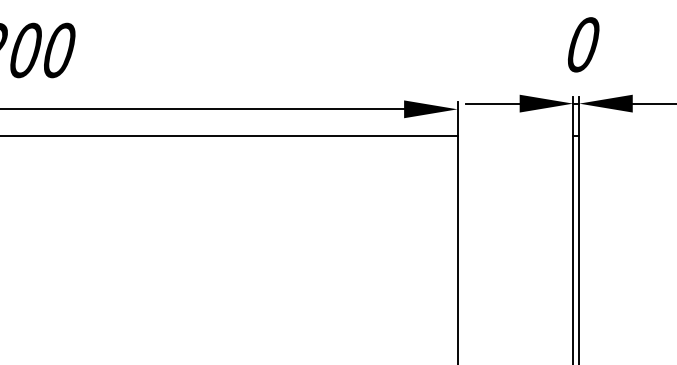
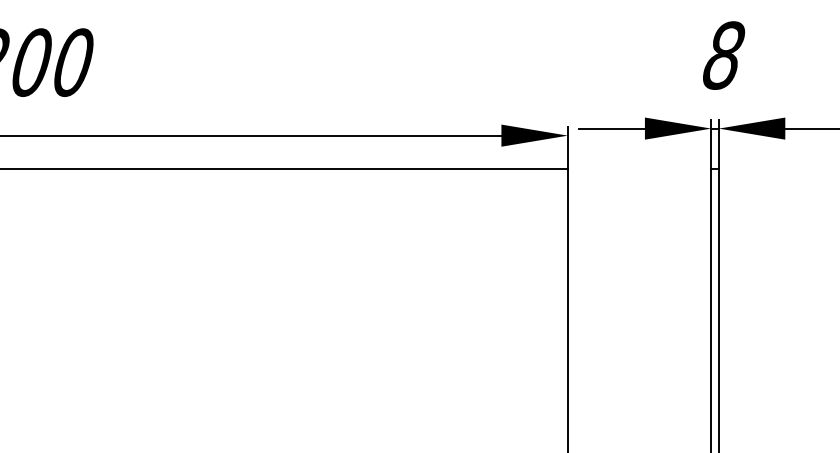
text: (583, 44) -> (724, 55), 0 -> 8

